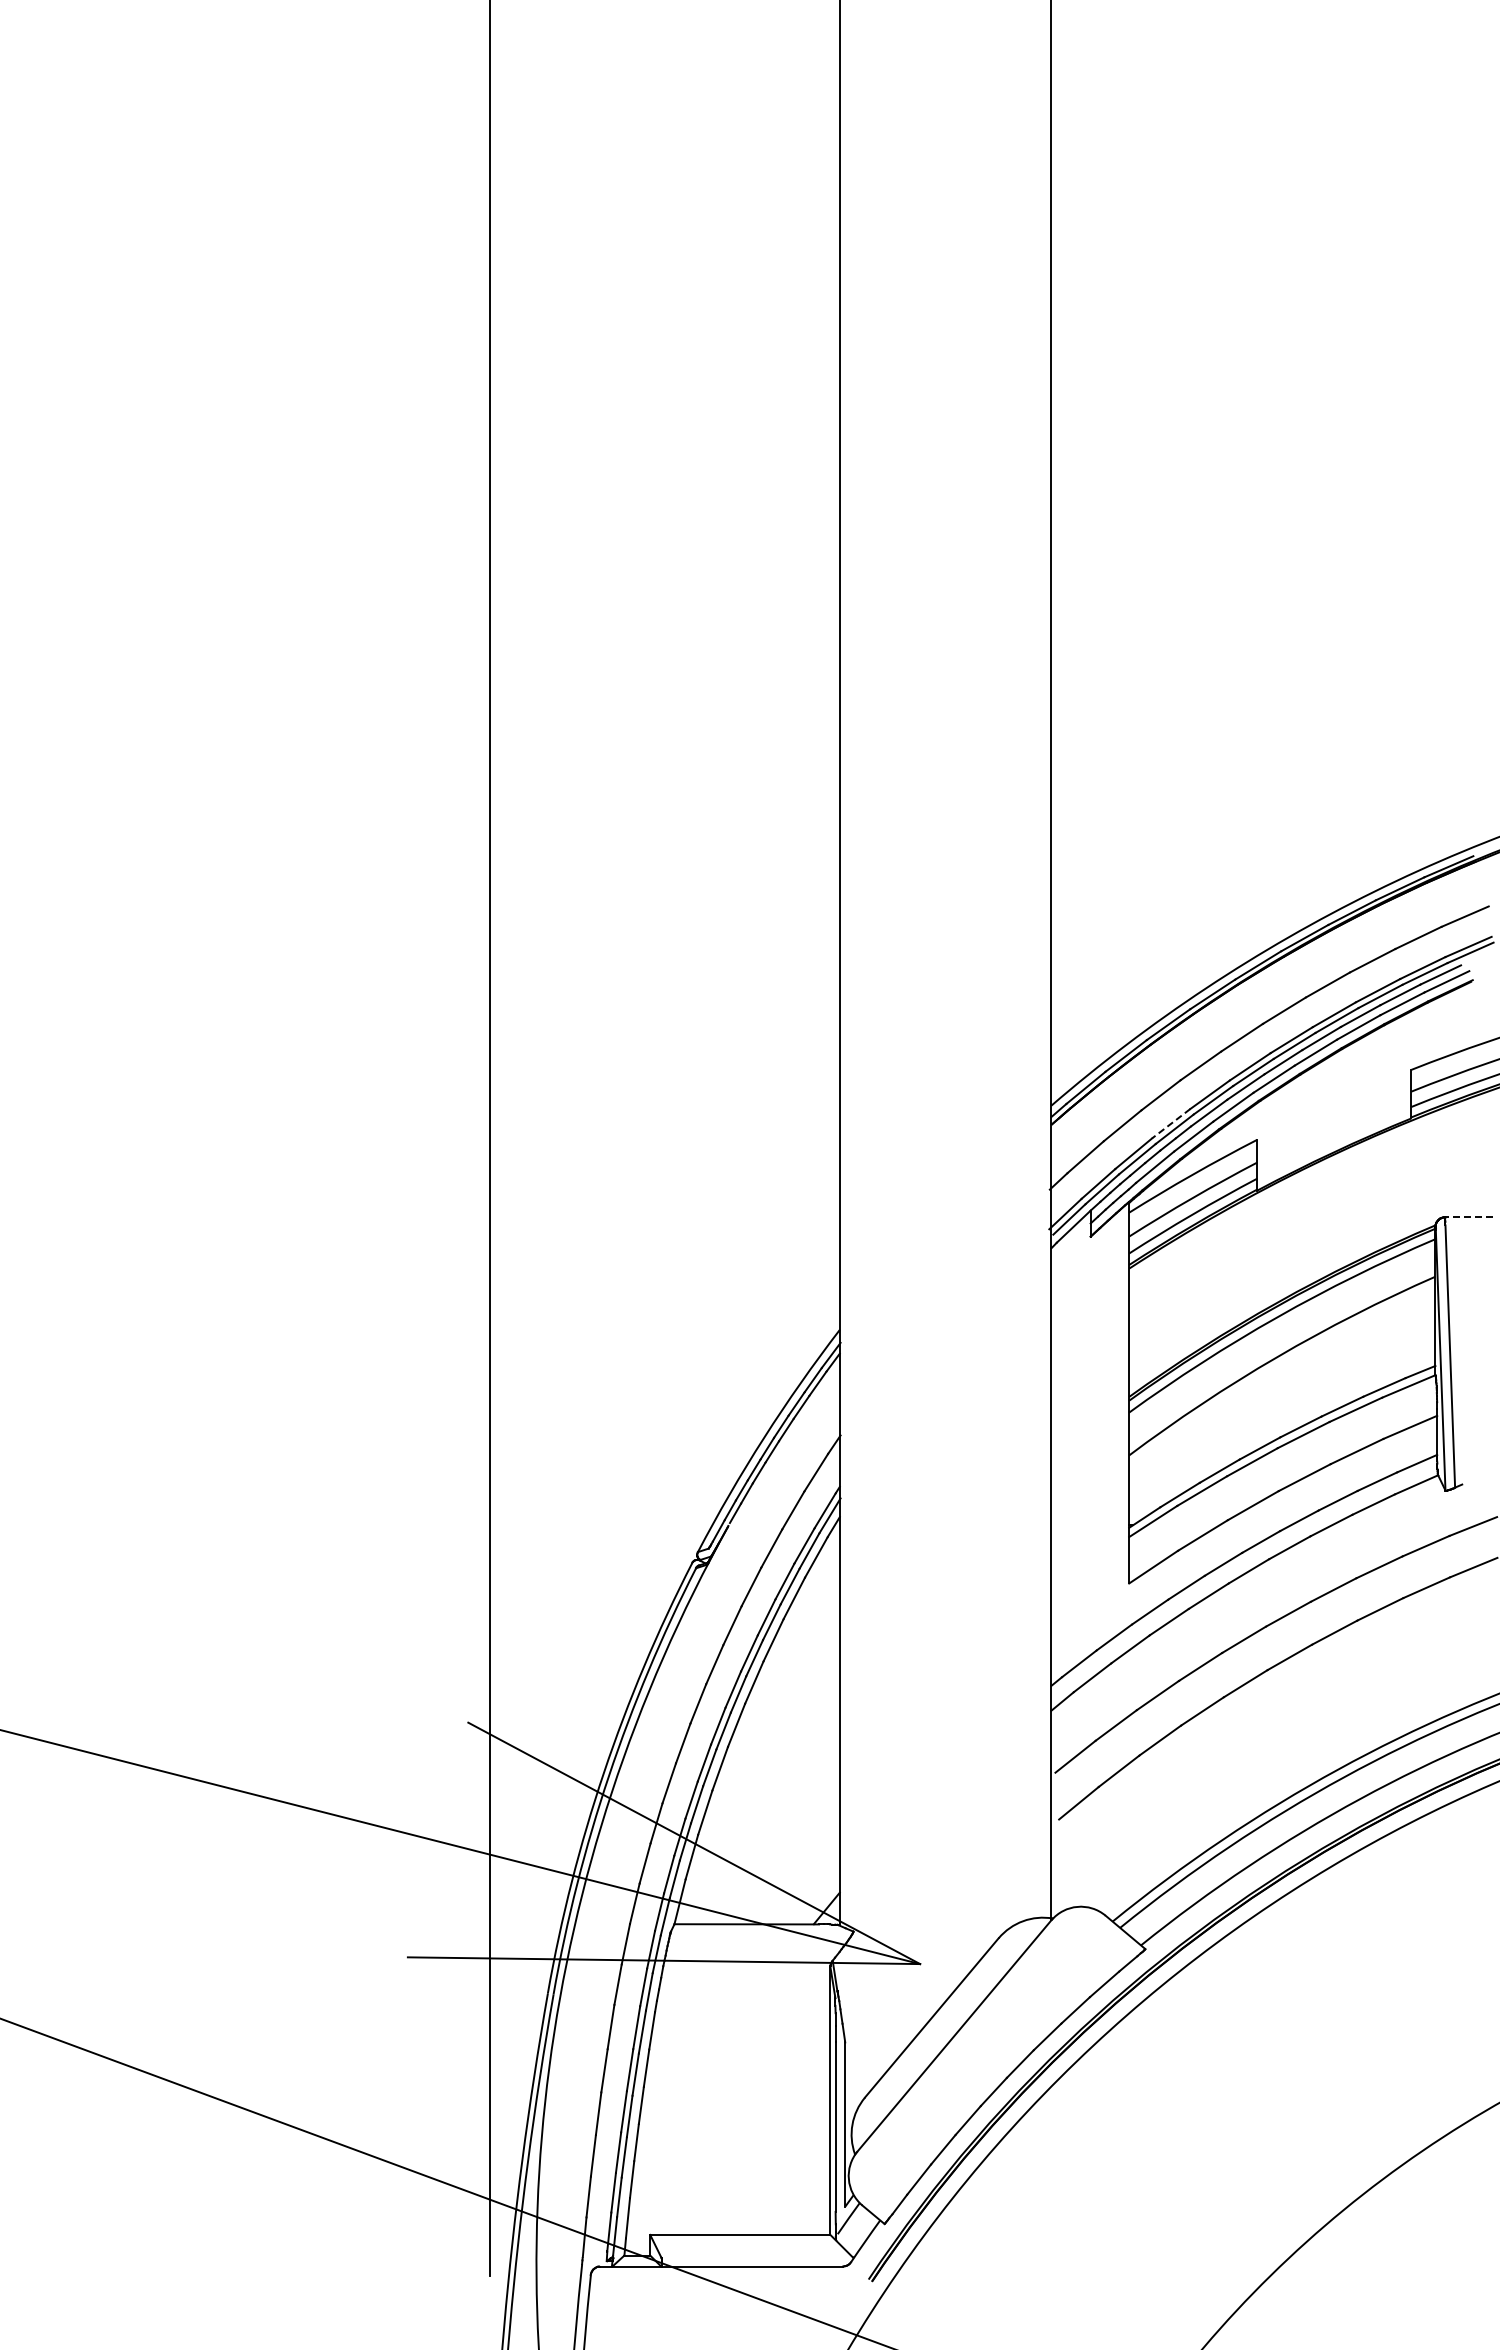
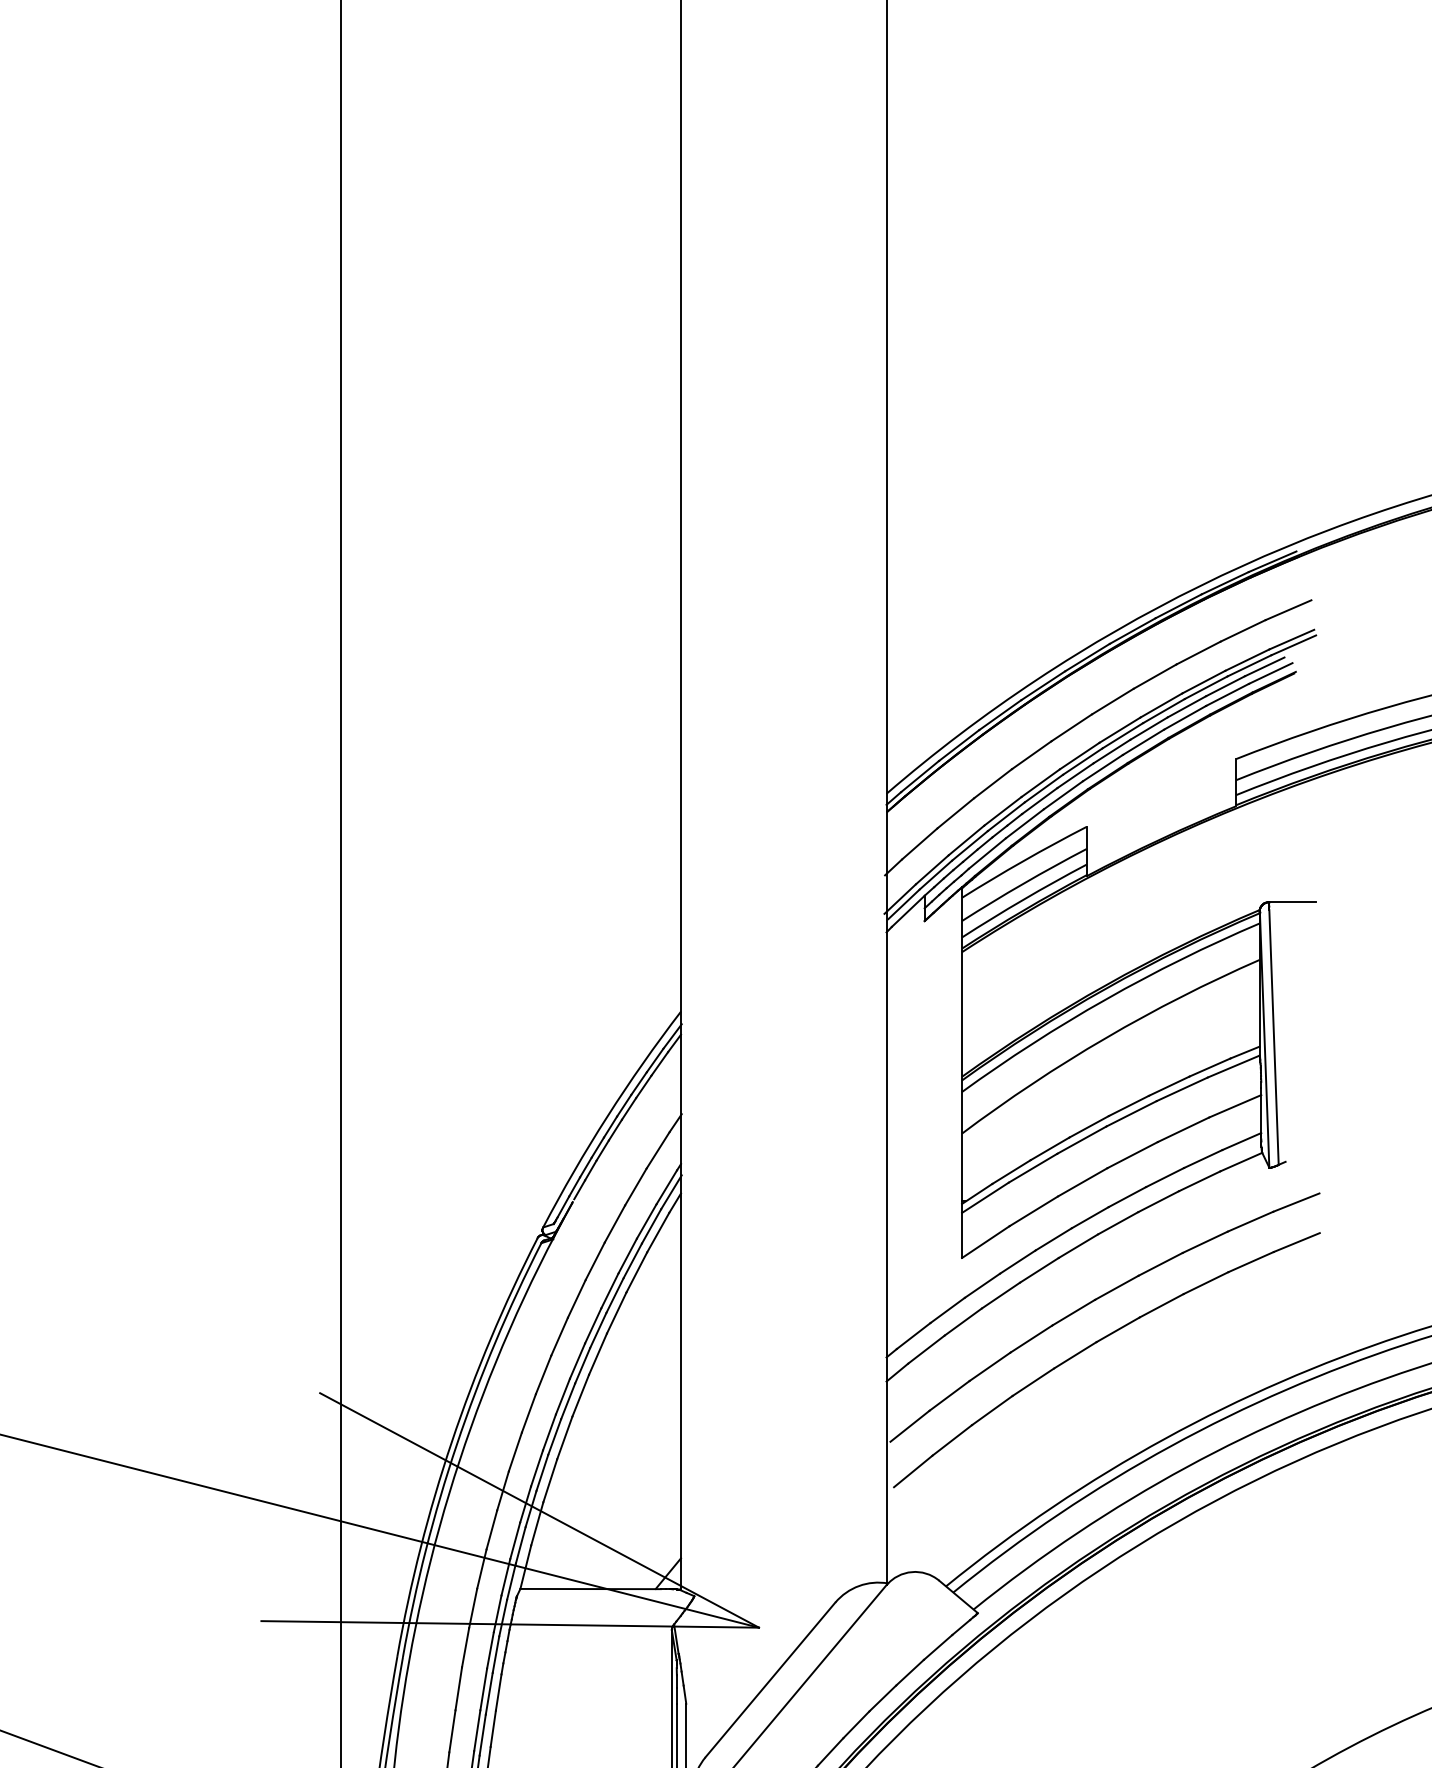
line: (1170, 1123) -> (1002, 811), dashed -> solid
line: (1468, 1217) -> (1291, 902), dashed -> solid

